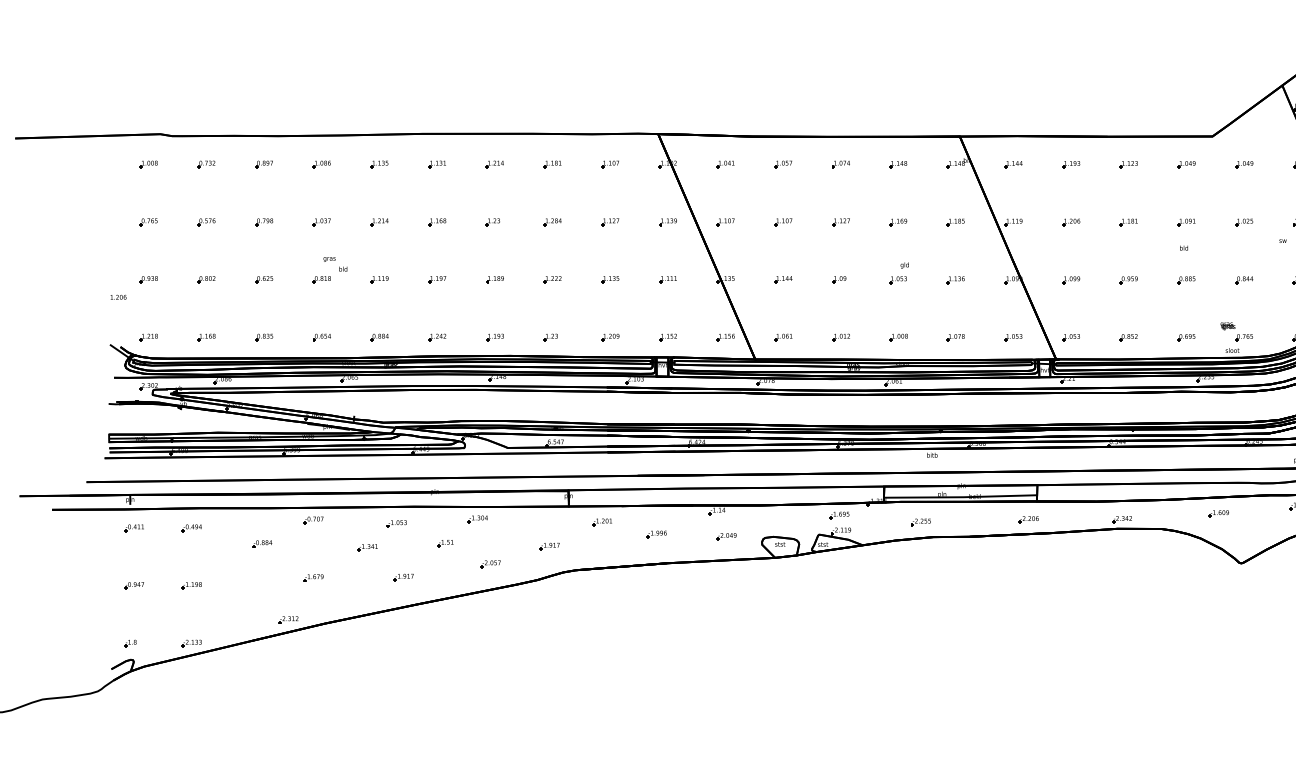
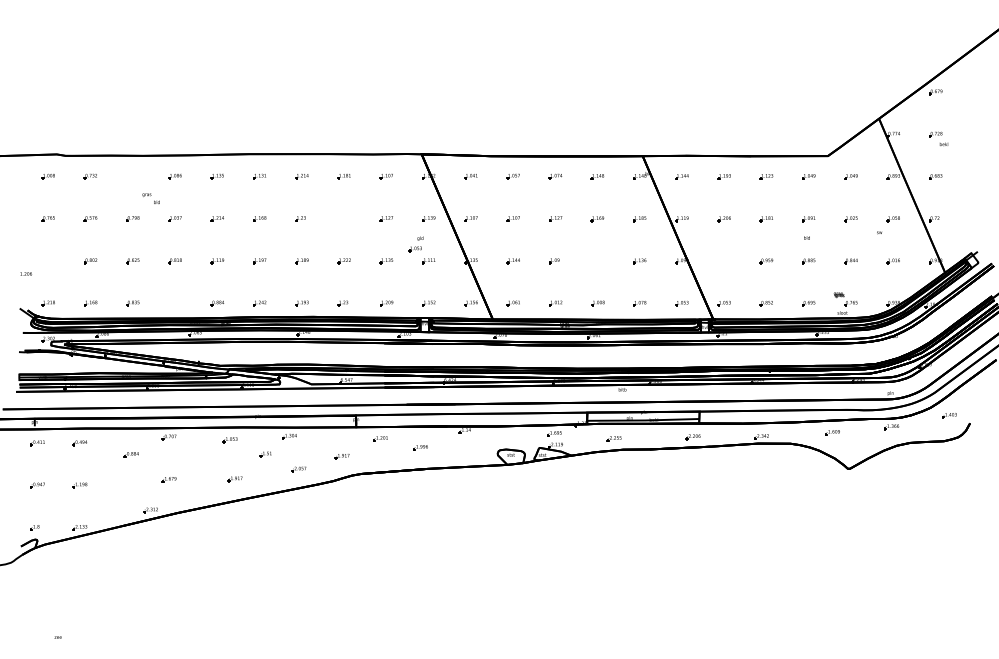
part: (263, 164) -> (132, 176), removed
part: (551, 221) -> (343, 218), removed
text: (334, 263) -> (150, 198), moved
part: (898, 273) -> (415, 244), moved
part: (147, 280) -> (47, 261), removed
part: (1070, 280) -> (723, 261), removed
part: (320, 337) -> (174, 303), removed
part: (726, 536) -> (471, 449), removed
part: (367, 547) -> (208, 457), removed

